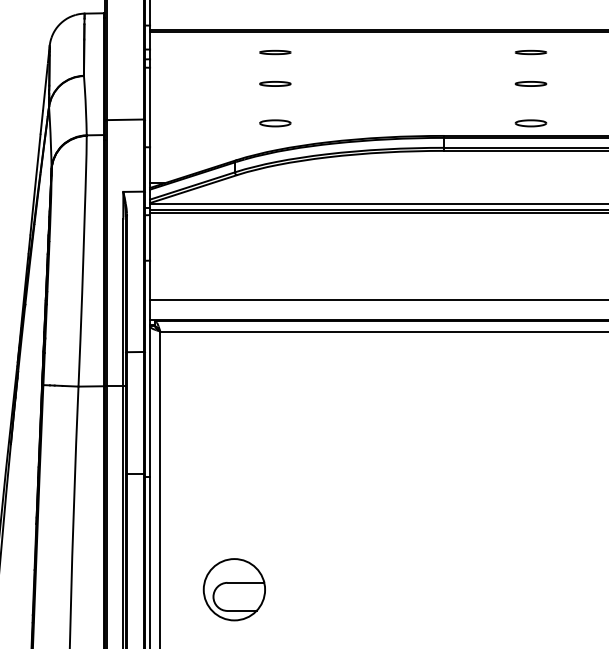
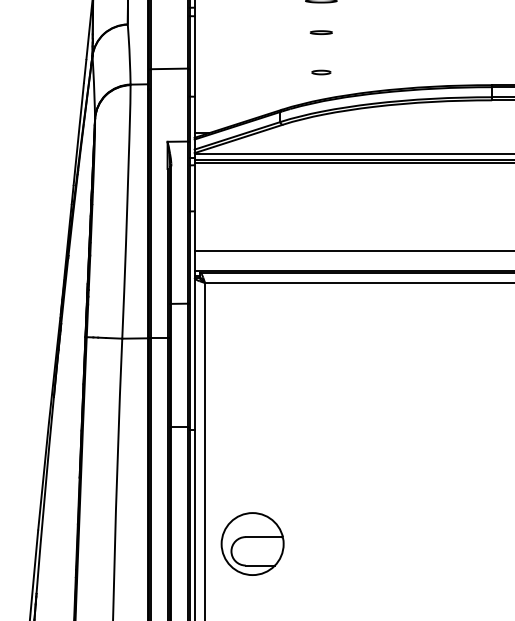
part: (275, 83) -> (321, 32), size x0.7
part: (275, 123) -> (321, 72), size x0.6
part: (233, 589) -> (251, 543), moved

